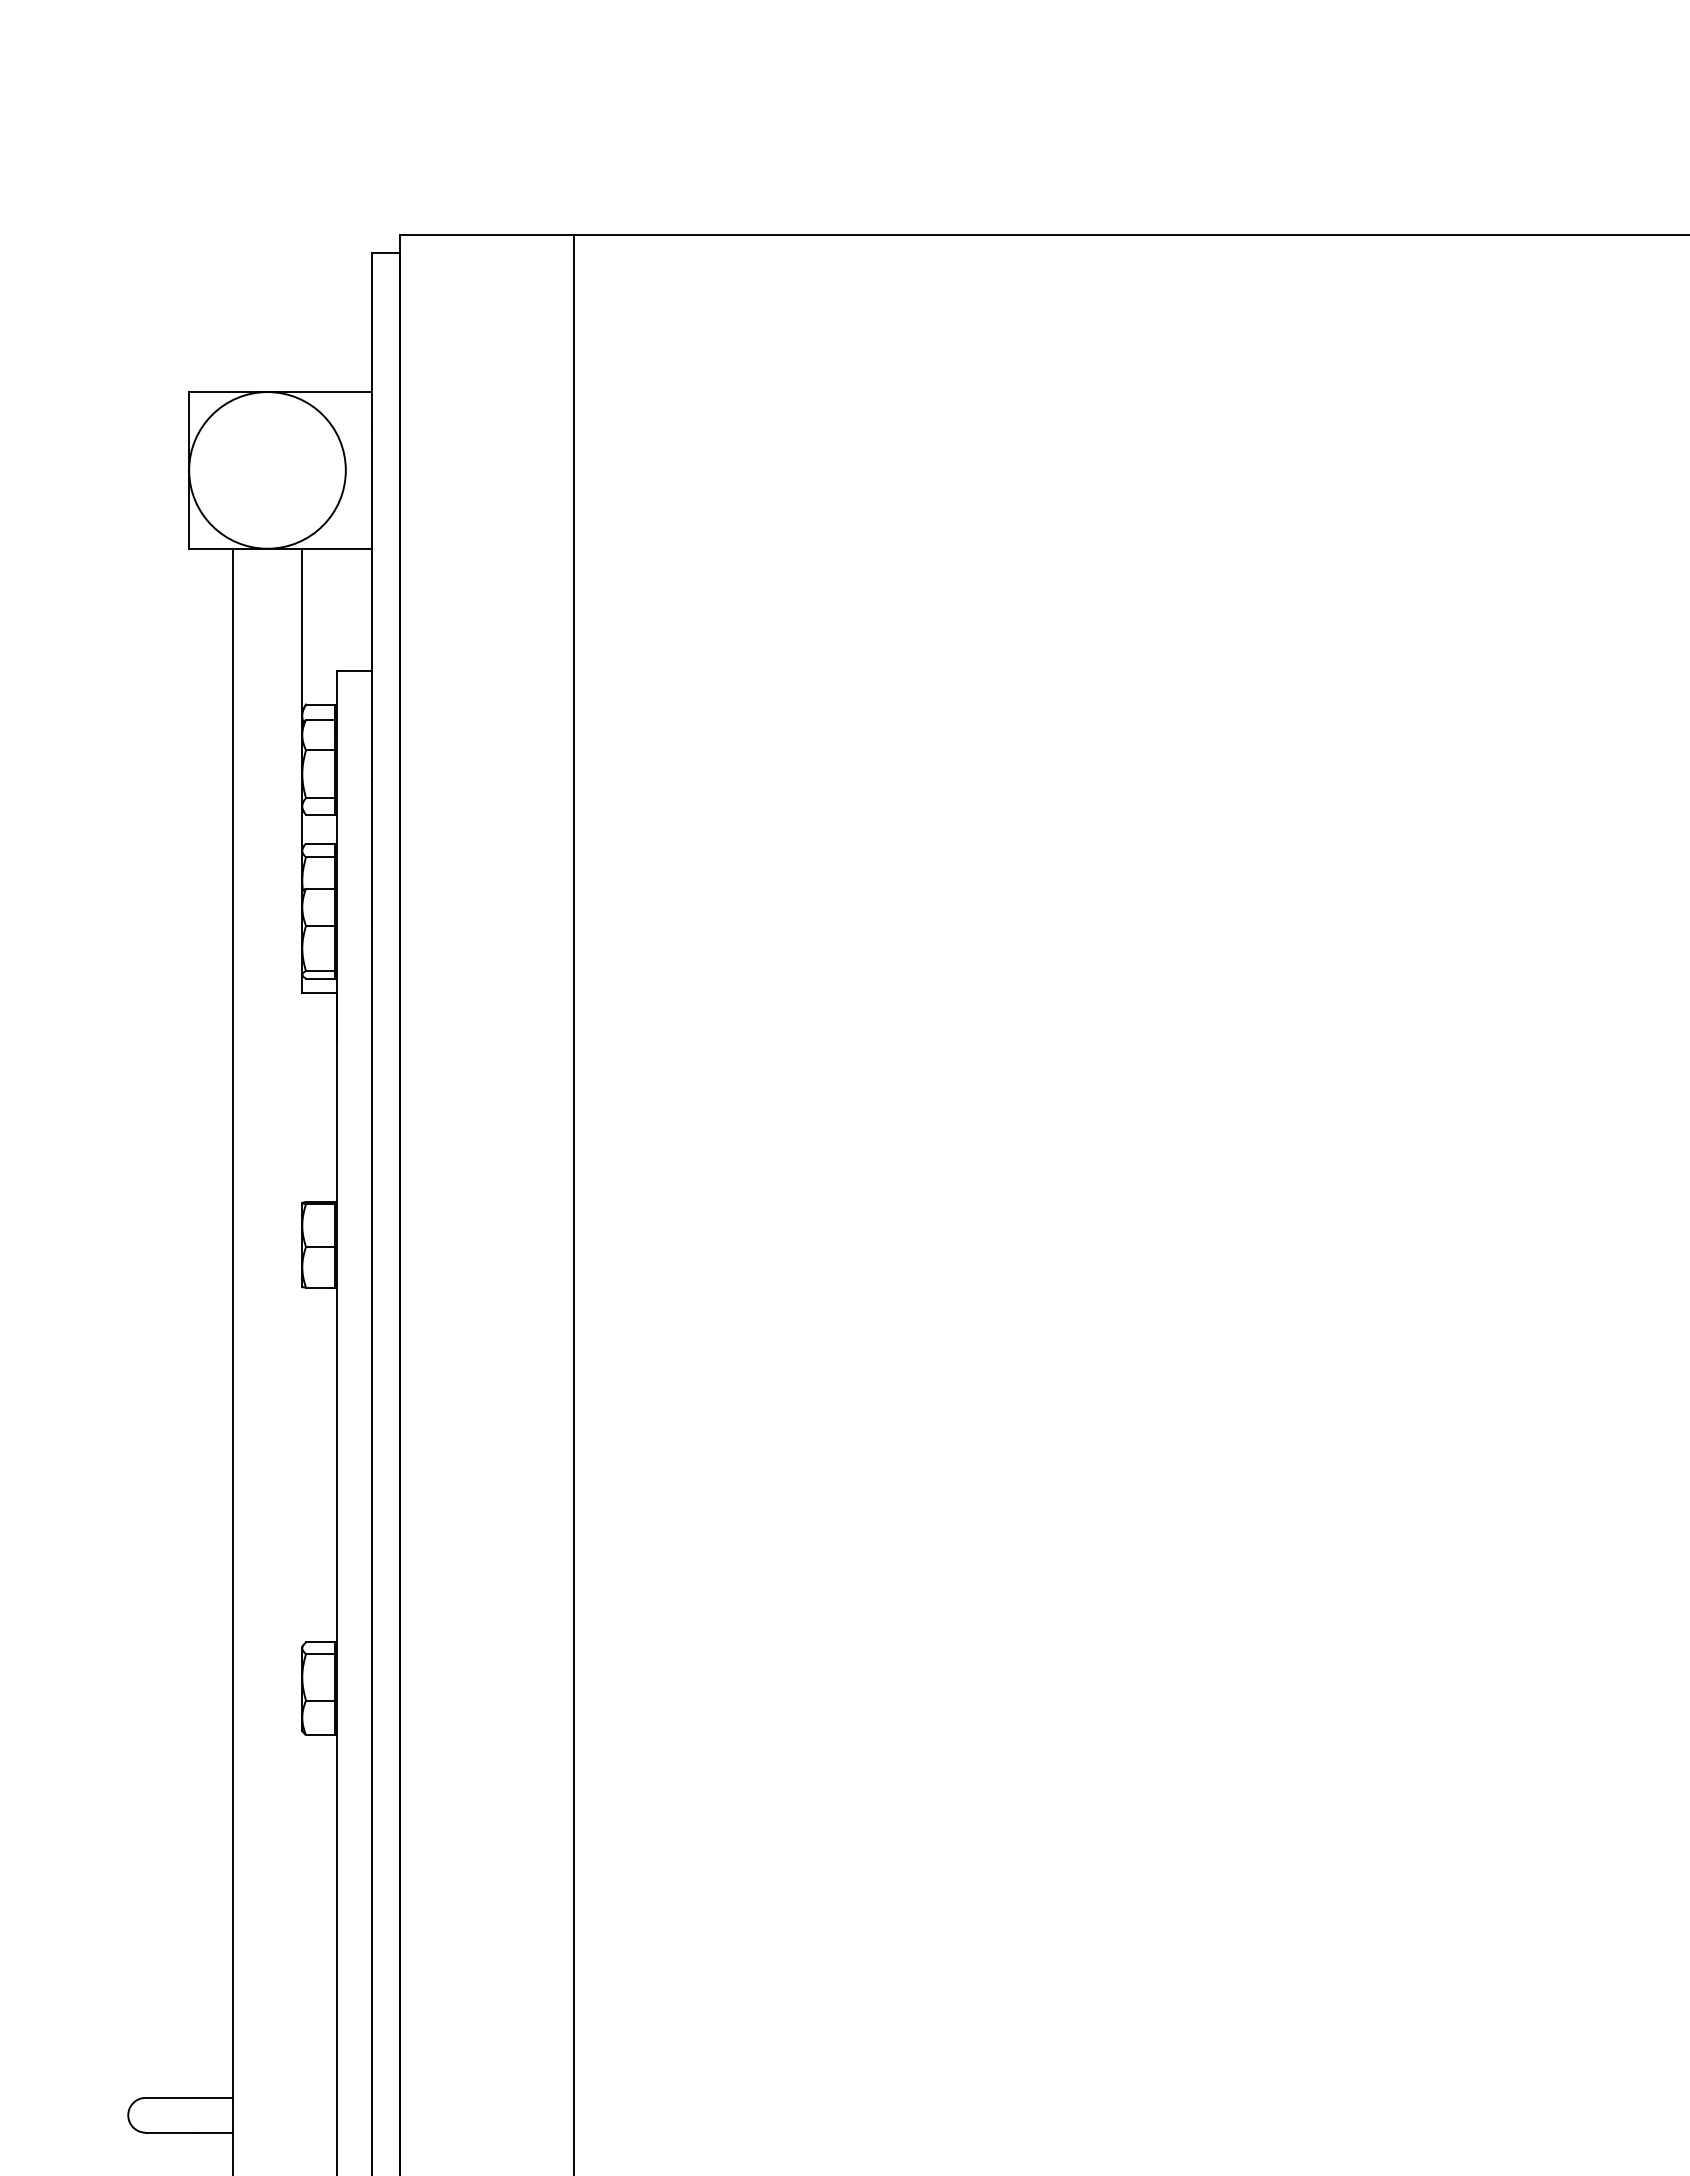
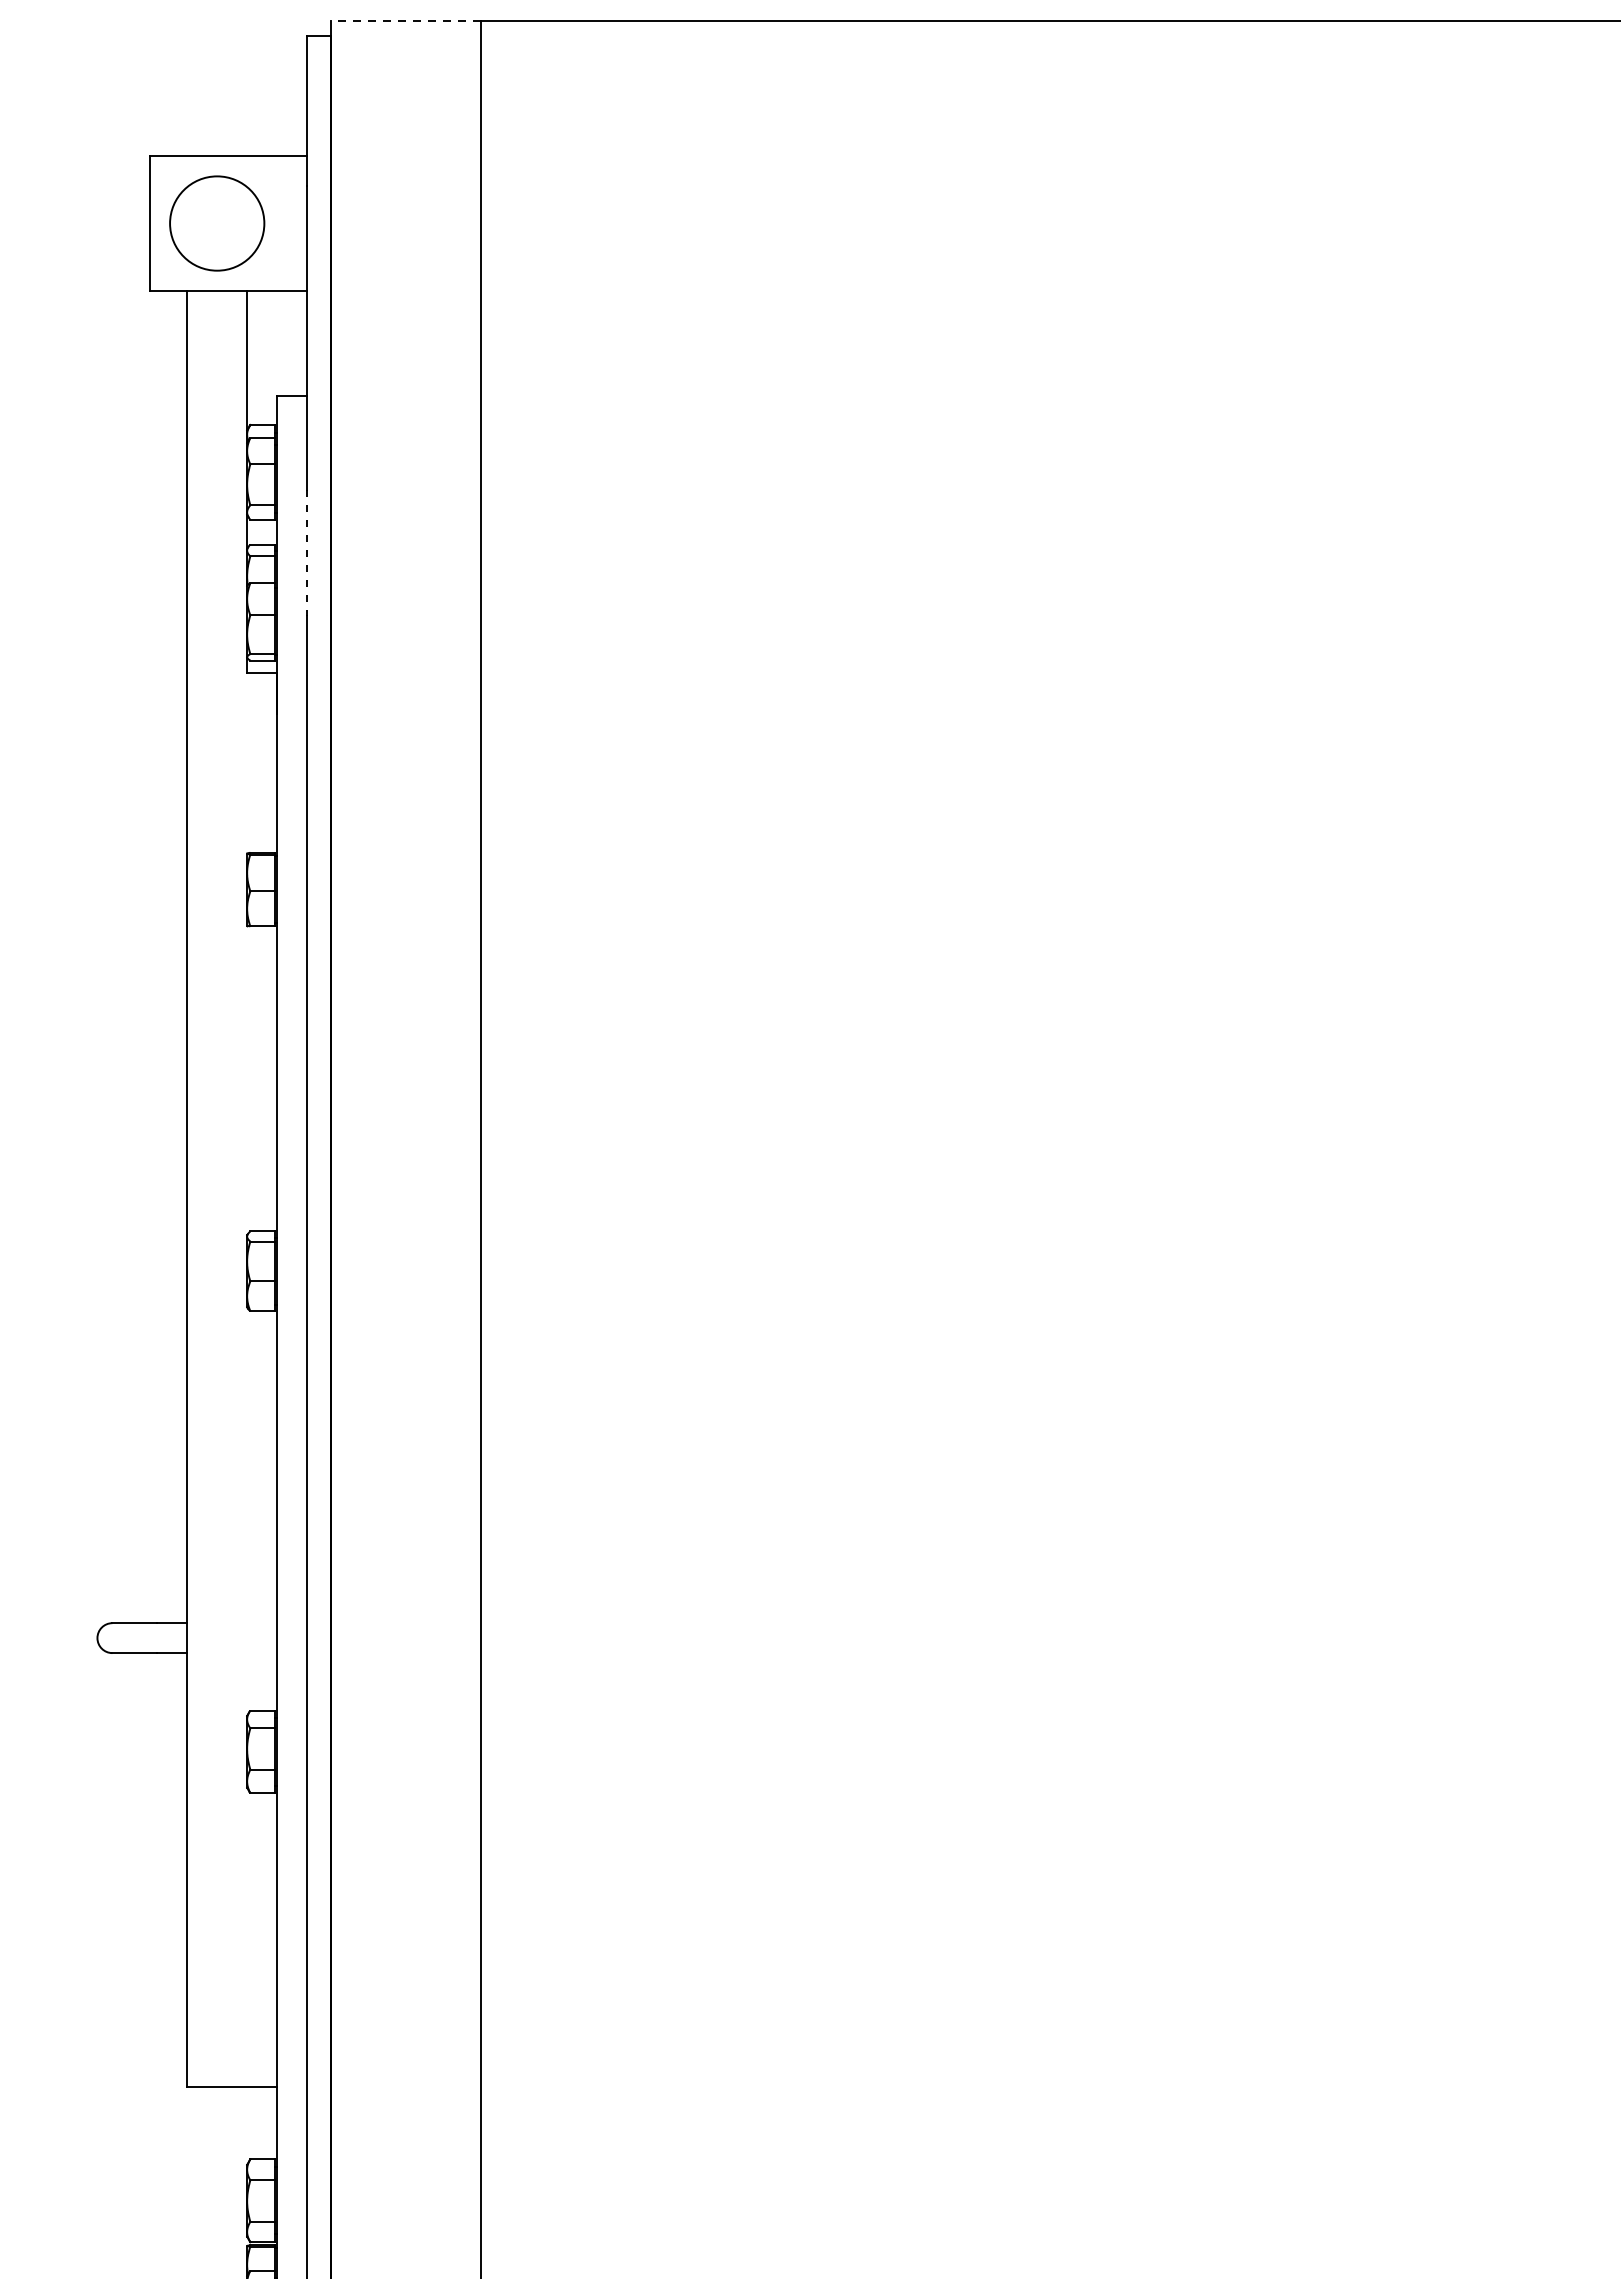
line: (486, 235) -> (405, 21), solid -> dashed
circle: (266, 470) -> (216, 223), size x0.7
line: (372, 852) -> (307, 552), solid -> dashed

